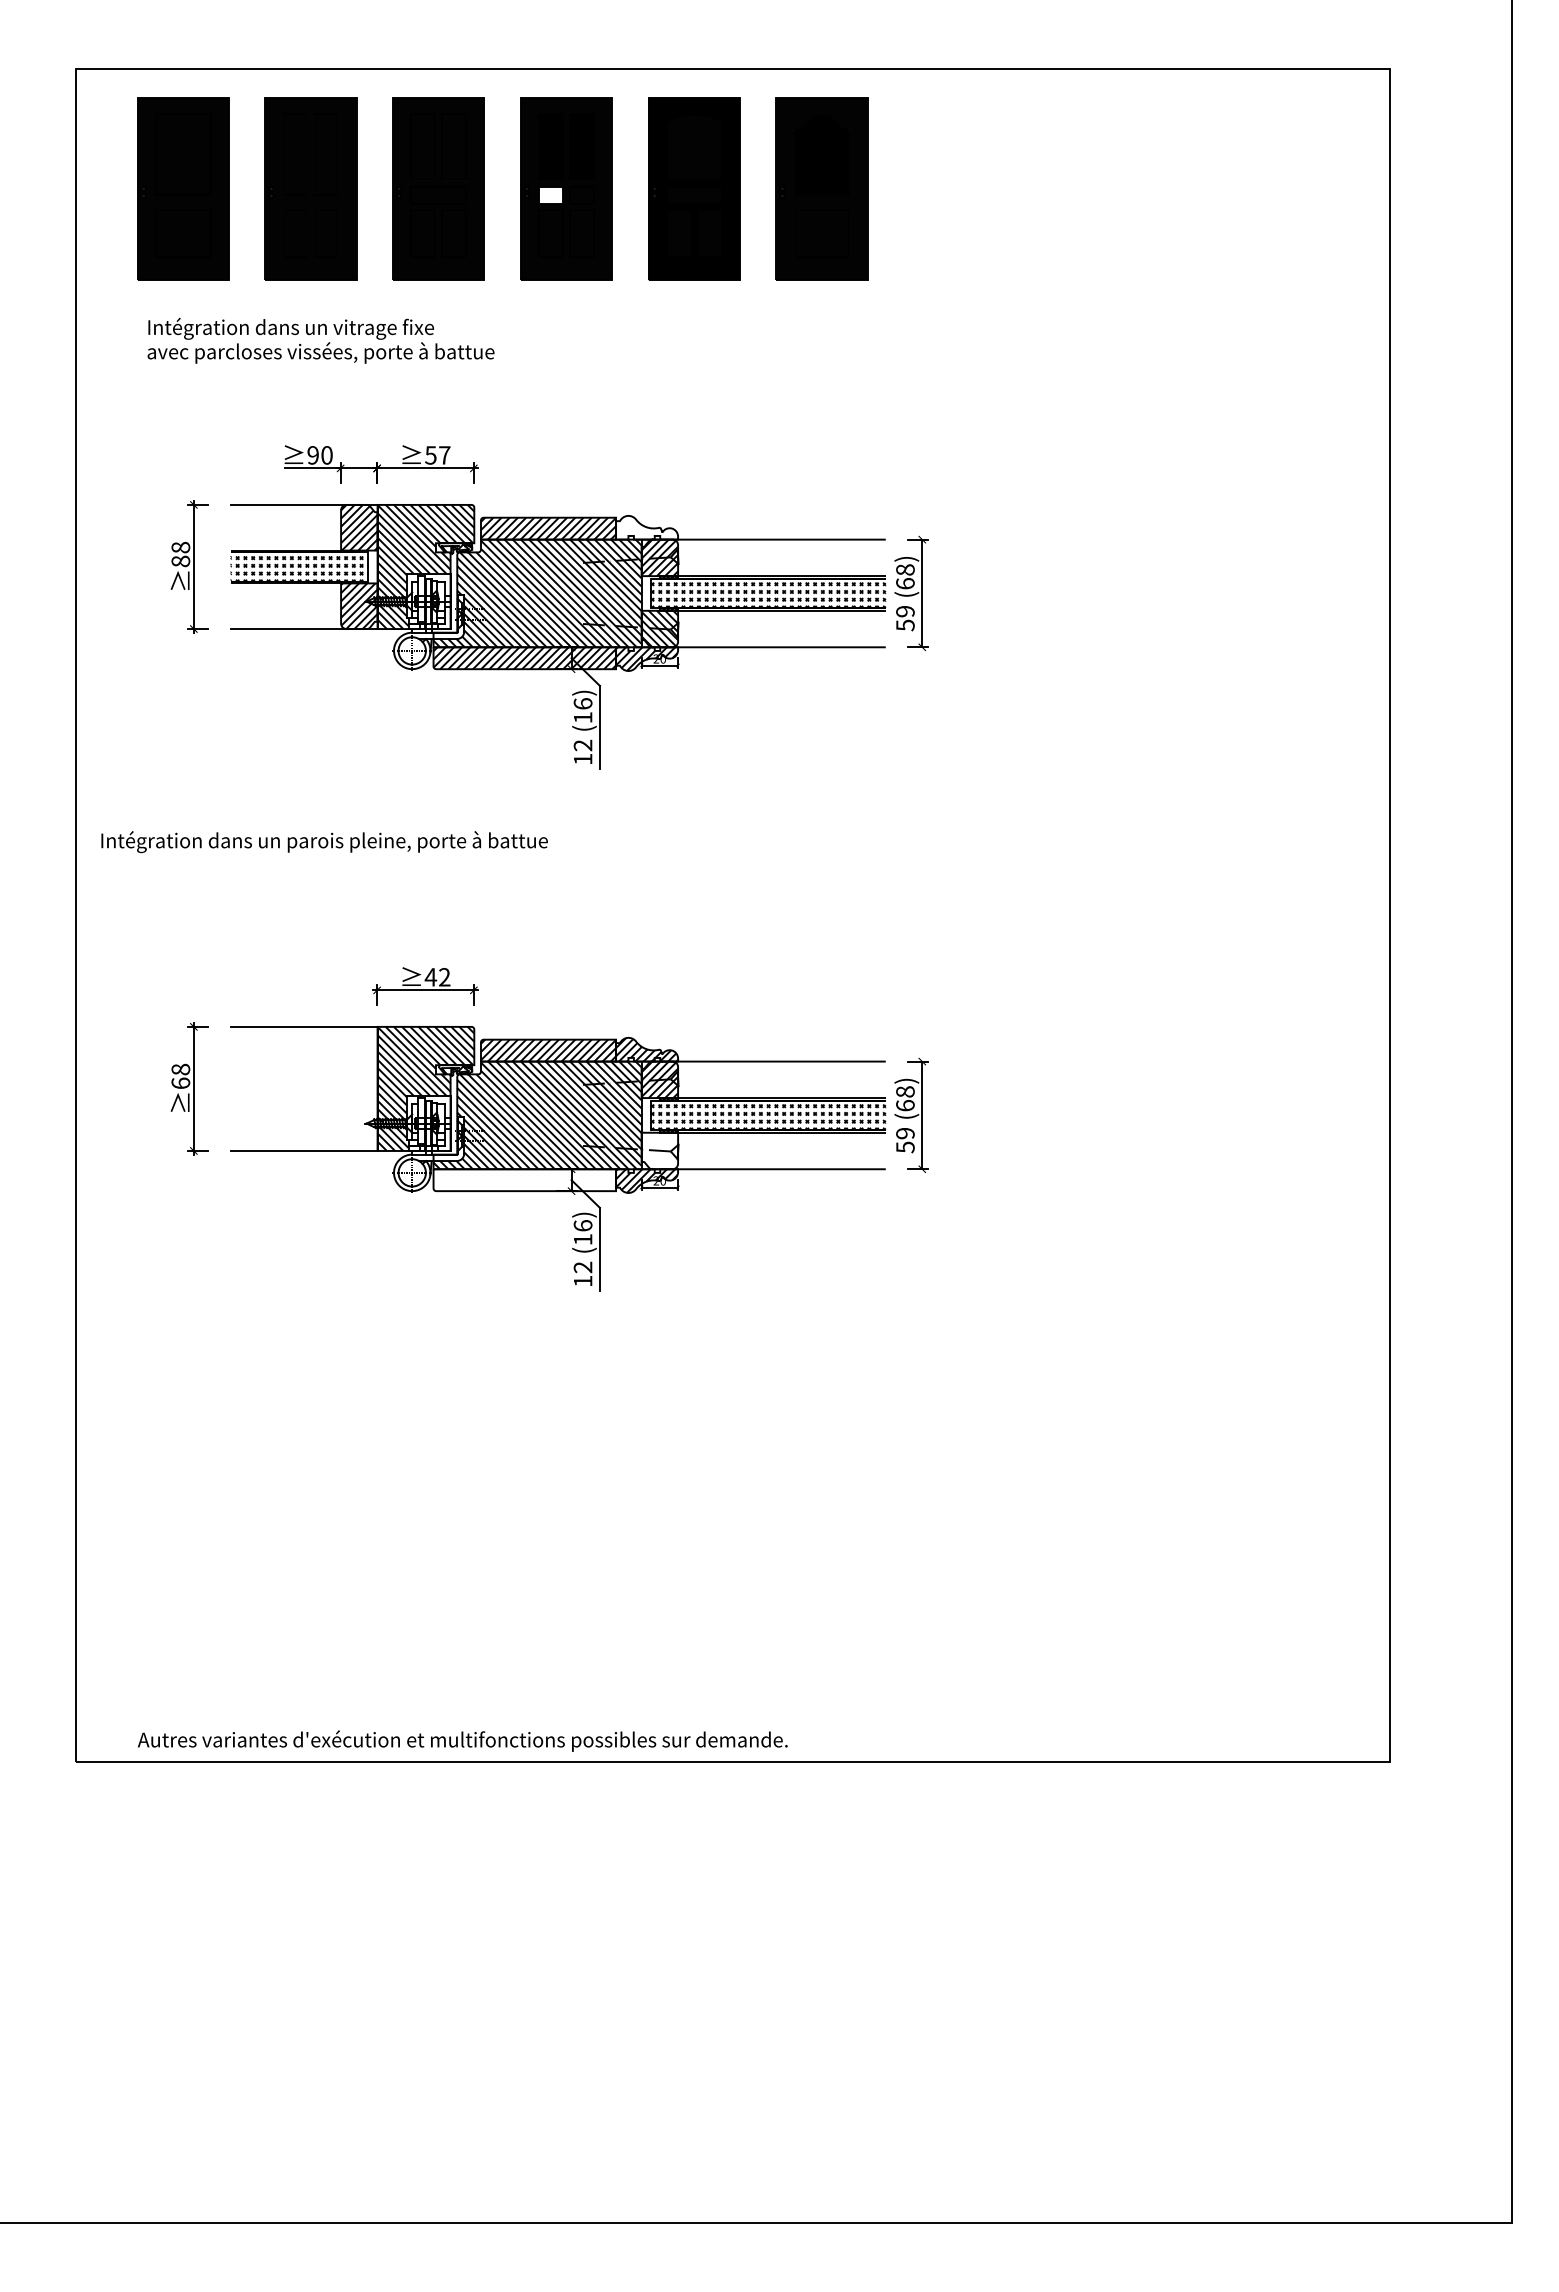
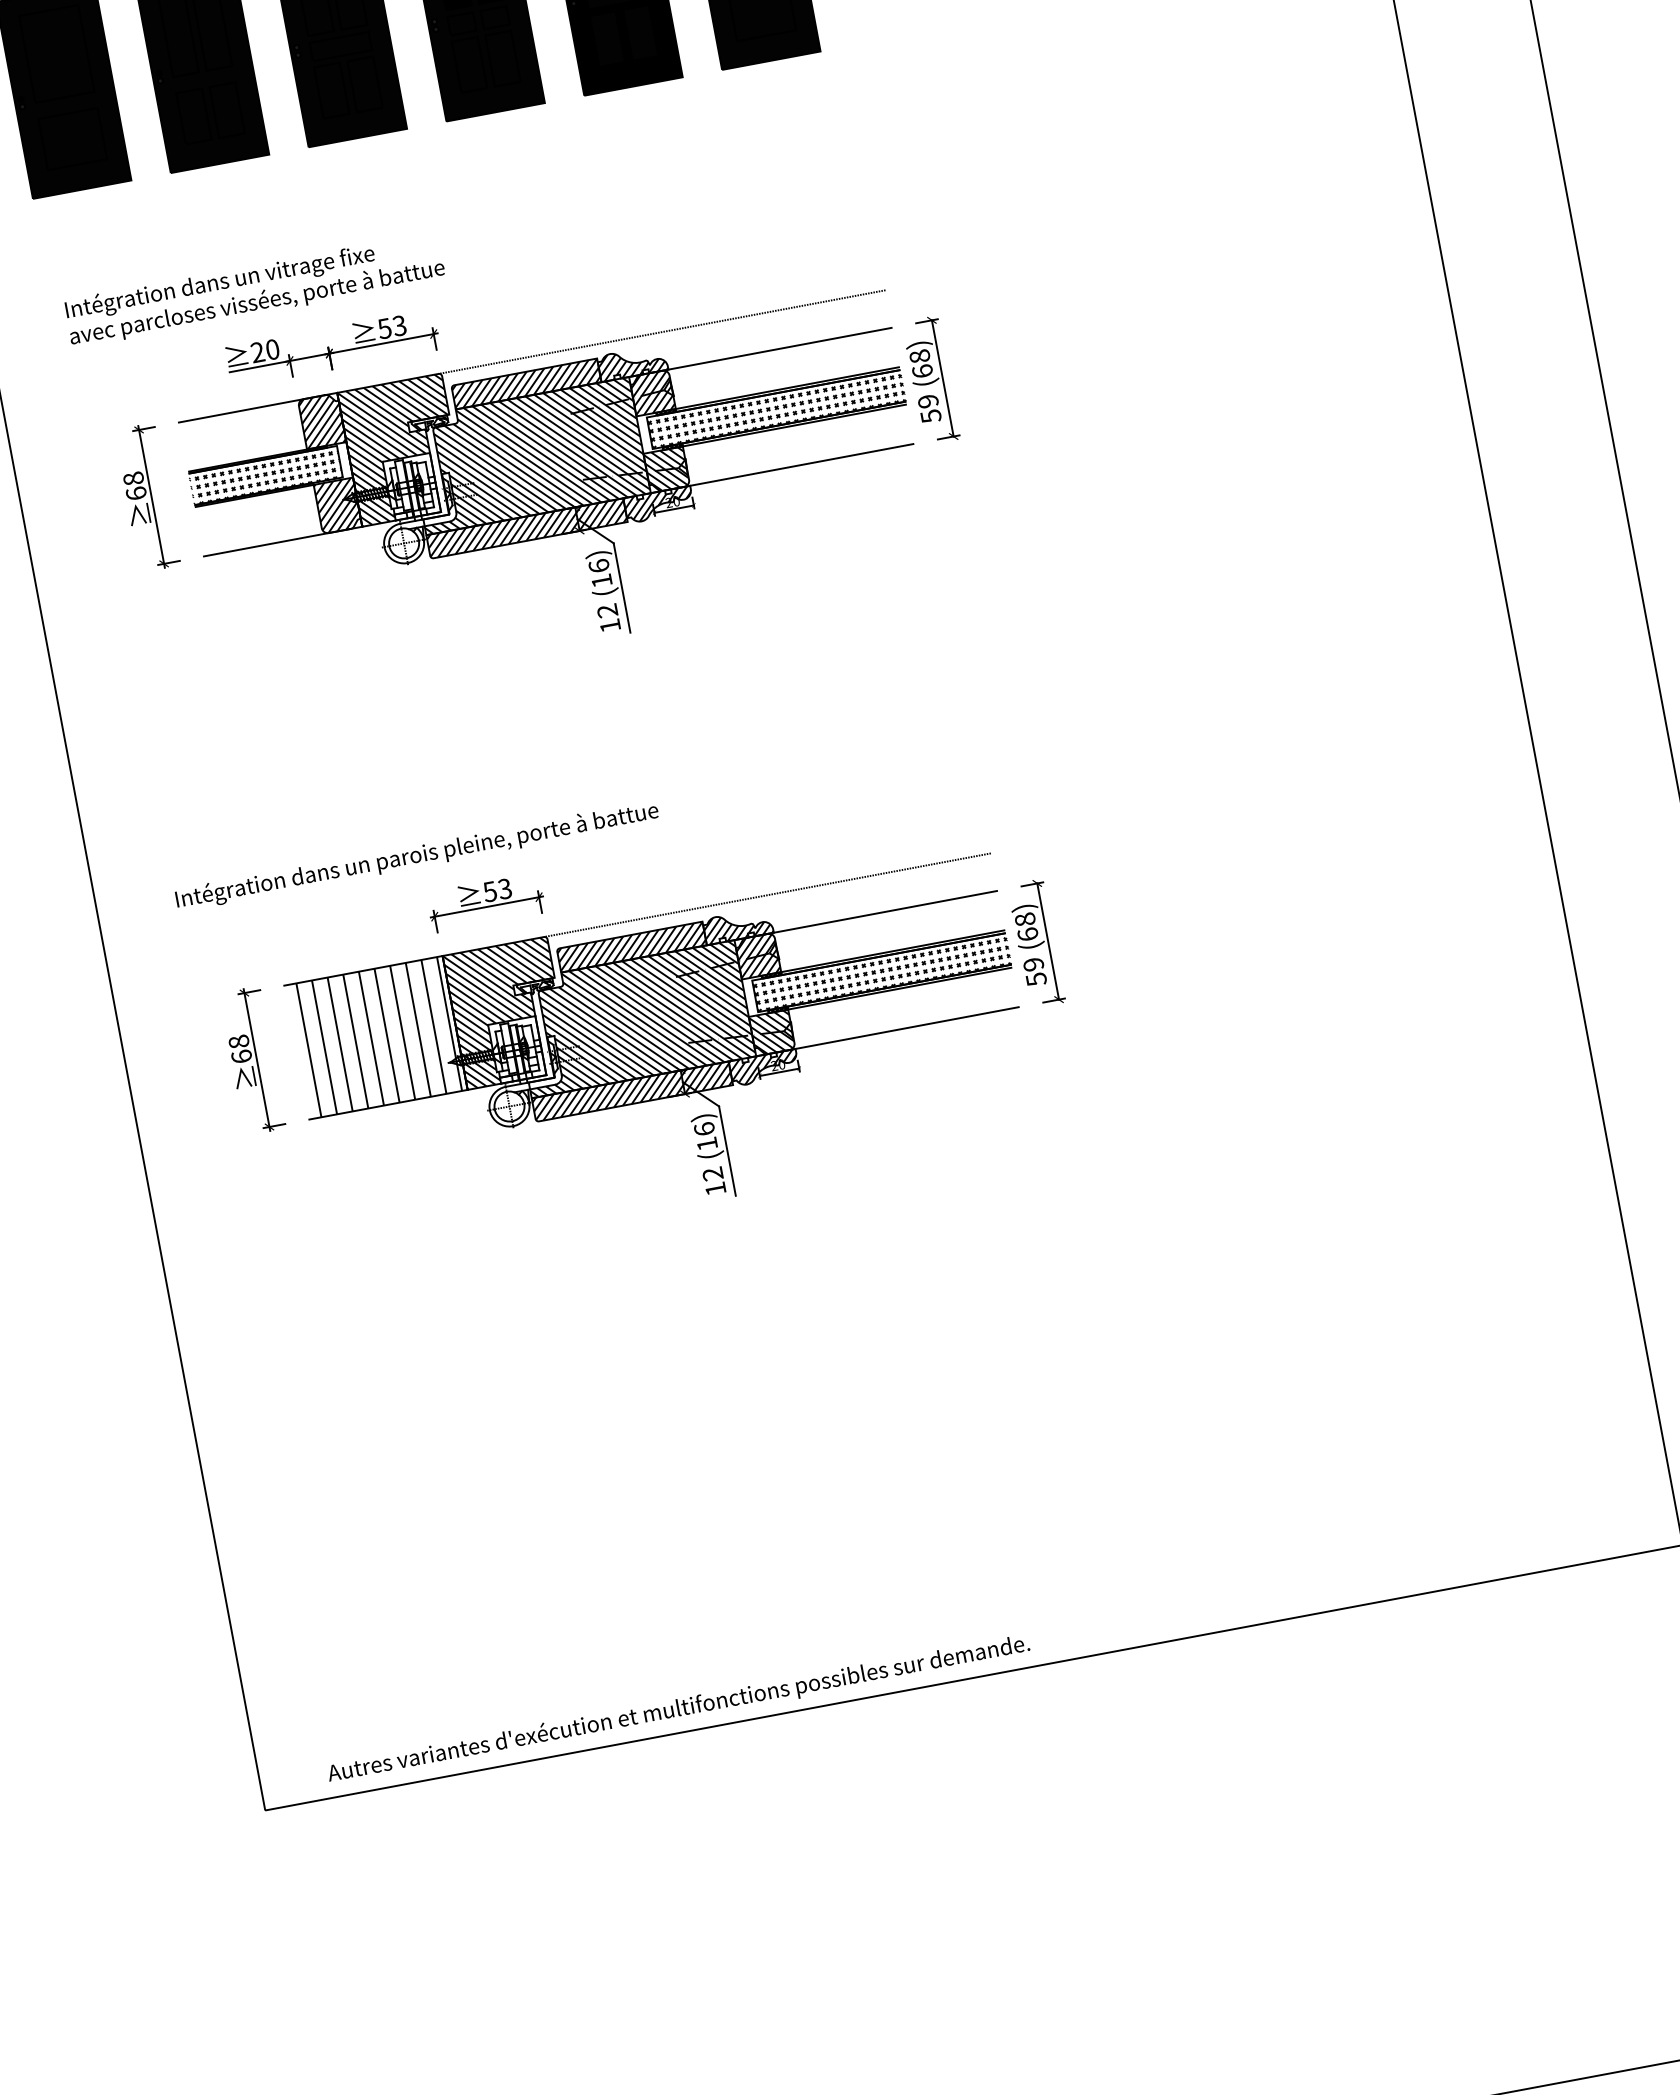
fill: (550, 194) -> (461, 23), added
text: (320, 340) -> (254, 289), moved
text: (312, 455) -> (257, 352), 90 -> 20
text: (444, 455) -> (399, 326), 57 -> 53
line: (678, 504) -> (661, 331), added
hatch: (647, 527) -> (633, 362), added
text: (180, 561) -> (136, 493), 88 -> 68
text: (324, 842) -> (417, 856), moved
text: (437, 977) -> (497, 890), 42 -> 53
line: (678, 1026) -> (767, 894), added
hatch: (307, 1088) -> (379, 1036), added
hatch: (659, 1150) -> (771, 1032), added
hatch: (524, 1180) -> (632, 1092), added

